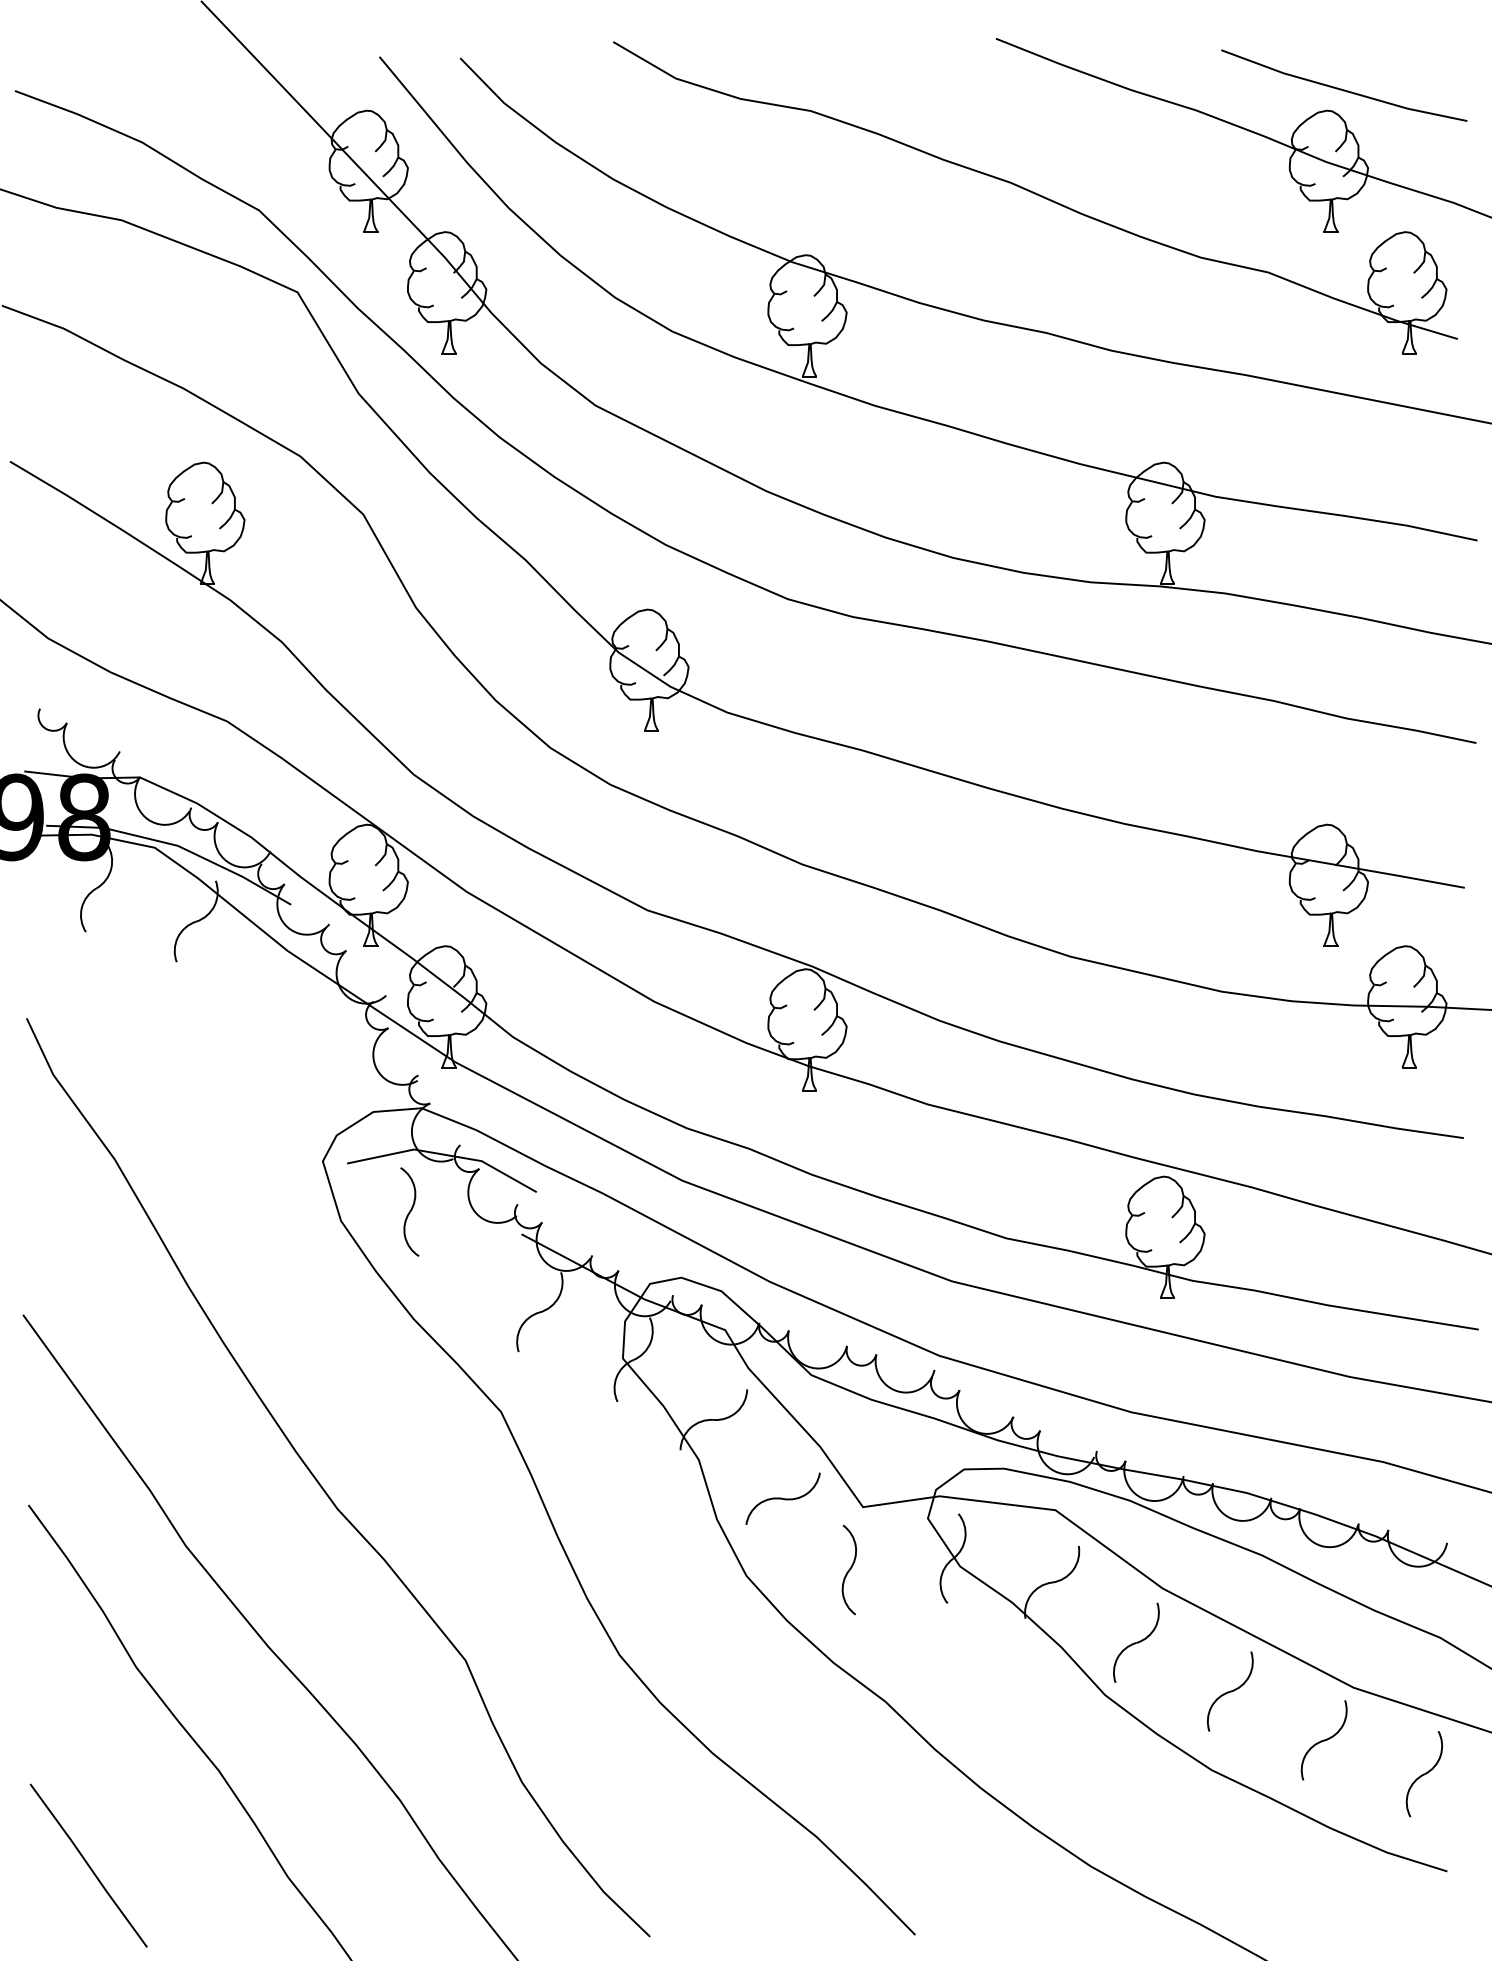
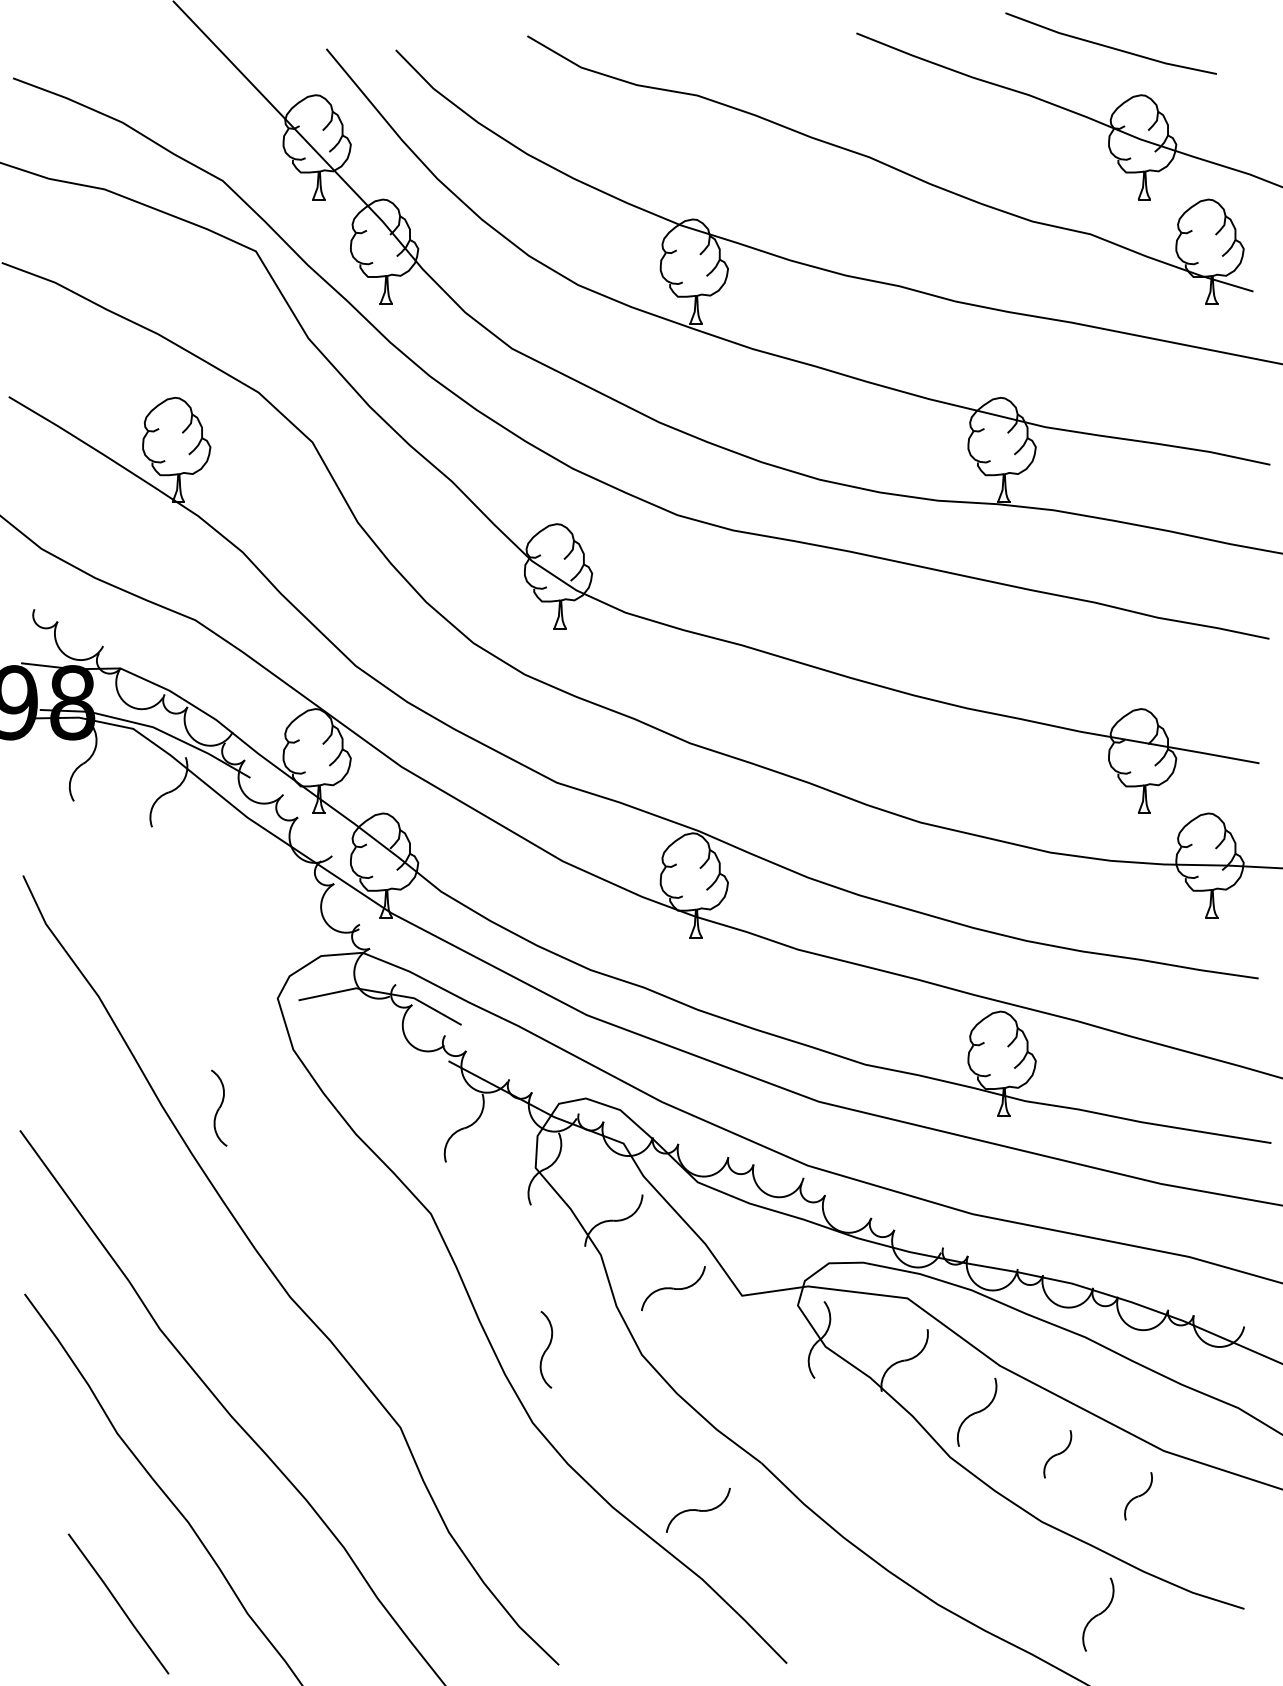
line: (1344, 89) -> (1111, 46), moved
part: (409, 1211) -> (218, 1107), moved
part: (848, 1569) -> (545, 1349), moved
part: (1229, 1691) -> (1057, 1454), size x0.7
part: (1323, 1740) -> (1137, 1496), size x0.7
part: (811, 1756) -> (697, 1510), added
part: (1424, 1774) -> (1098, 1615), moved
line: (88, 1865) -> (118, 1603), moved

